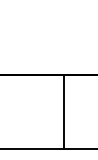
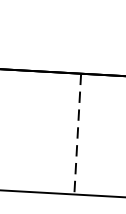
line: (63, 112) -> (77, 134), solid -> dashed

